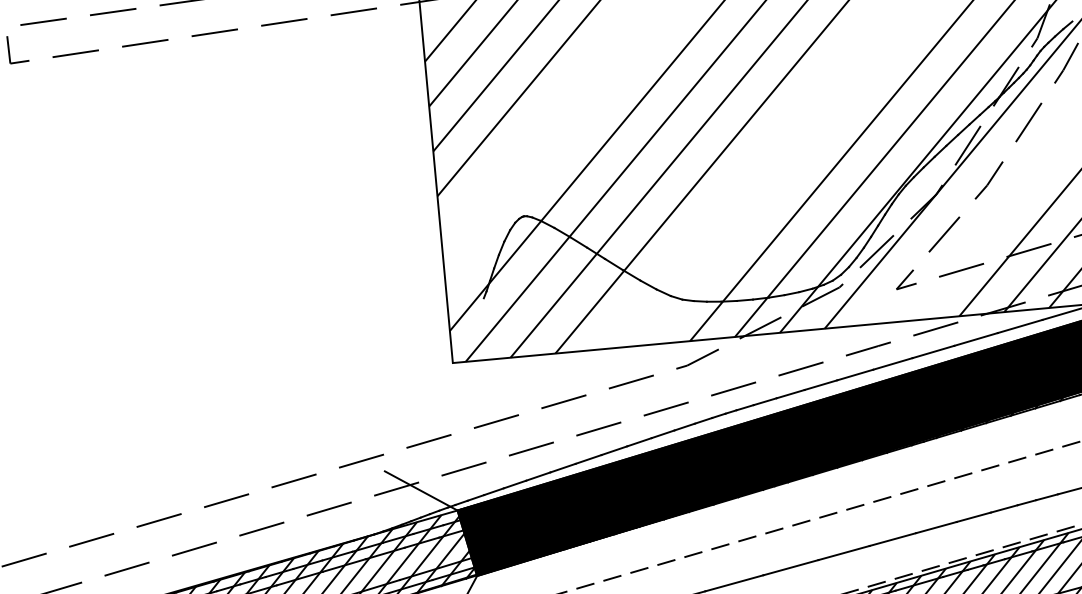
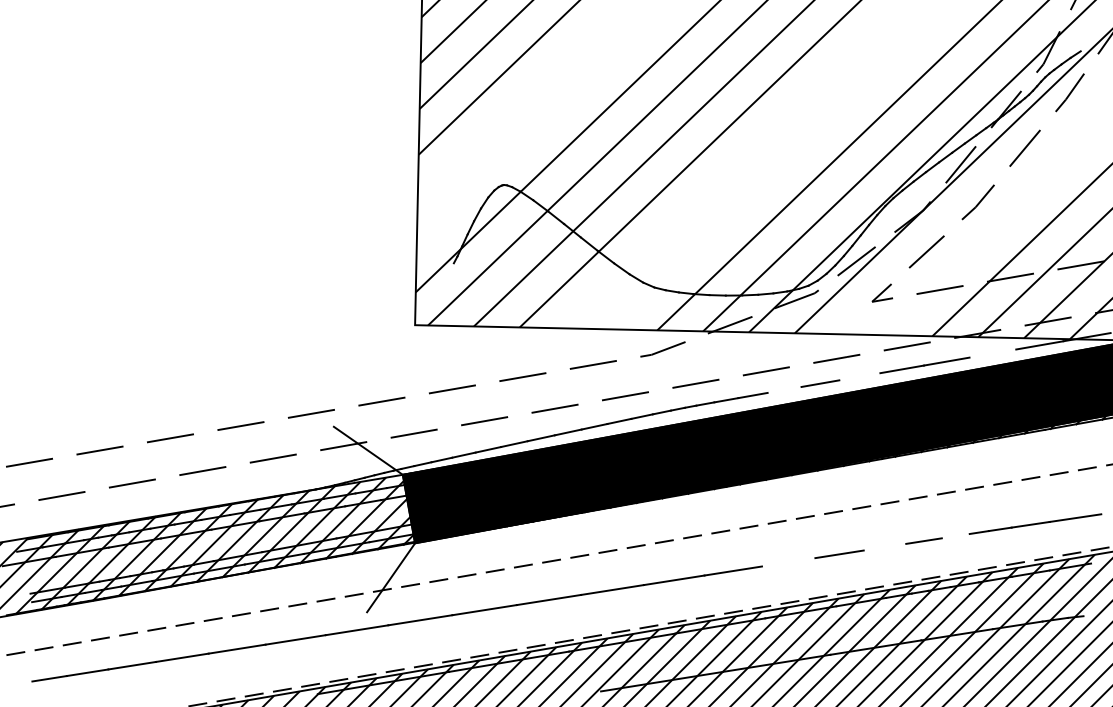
line: (1019, 326) -> (992, 353), removed
line: (892, 363) -> (859, 376), removed
line: (820, 384) -> (784, 389), removed
line: (1004, 509) -> (955, 536), removed
line: (935, 526) -> (884, 546), removed
line: (843, 553) -> (788, 562), removed

